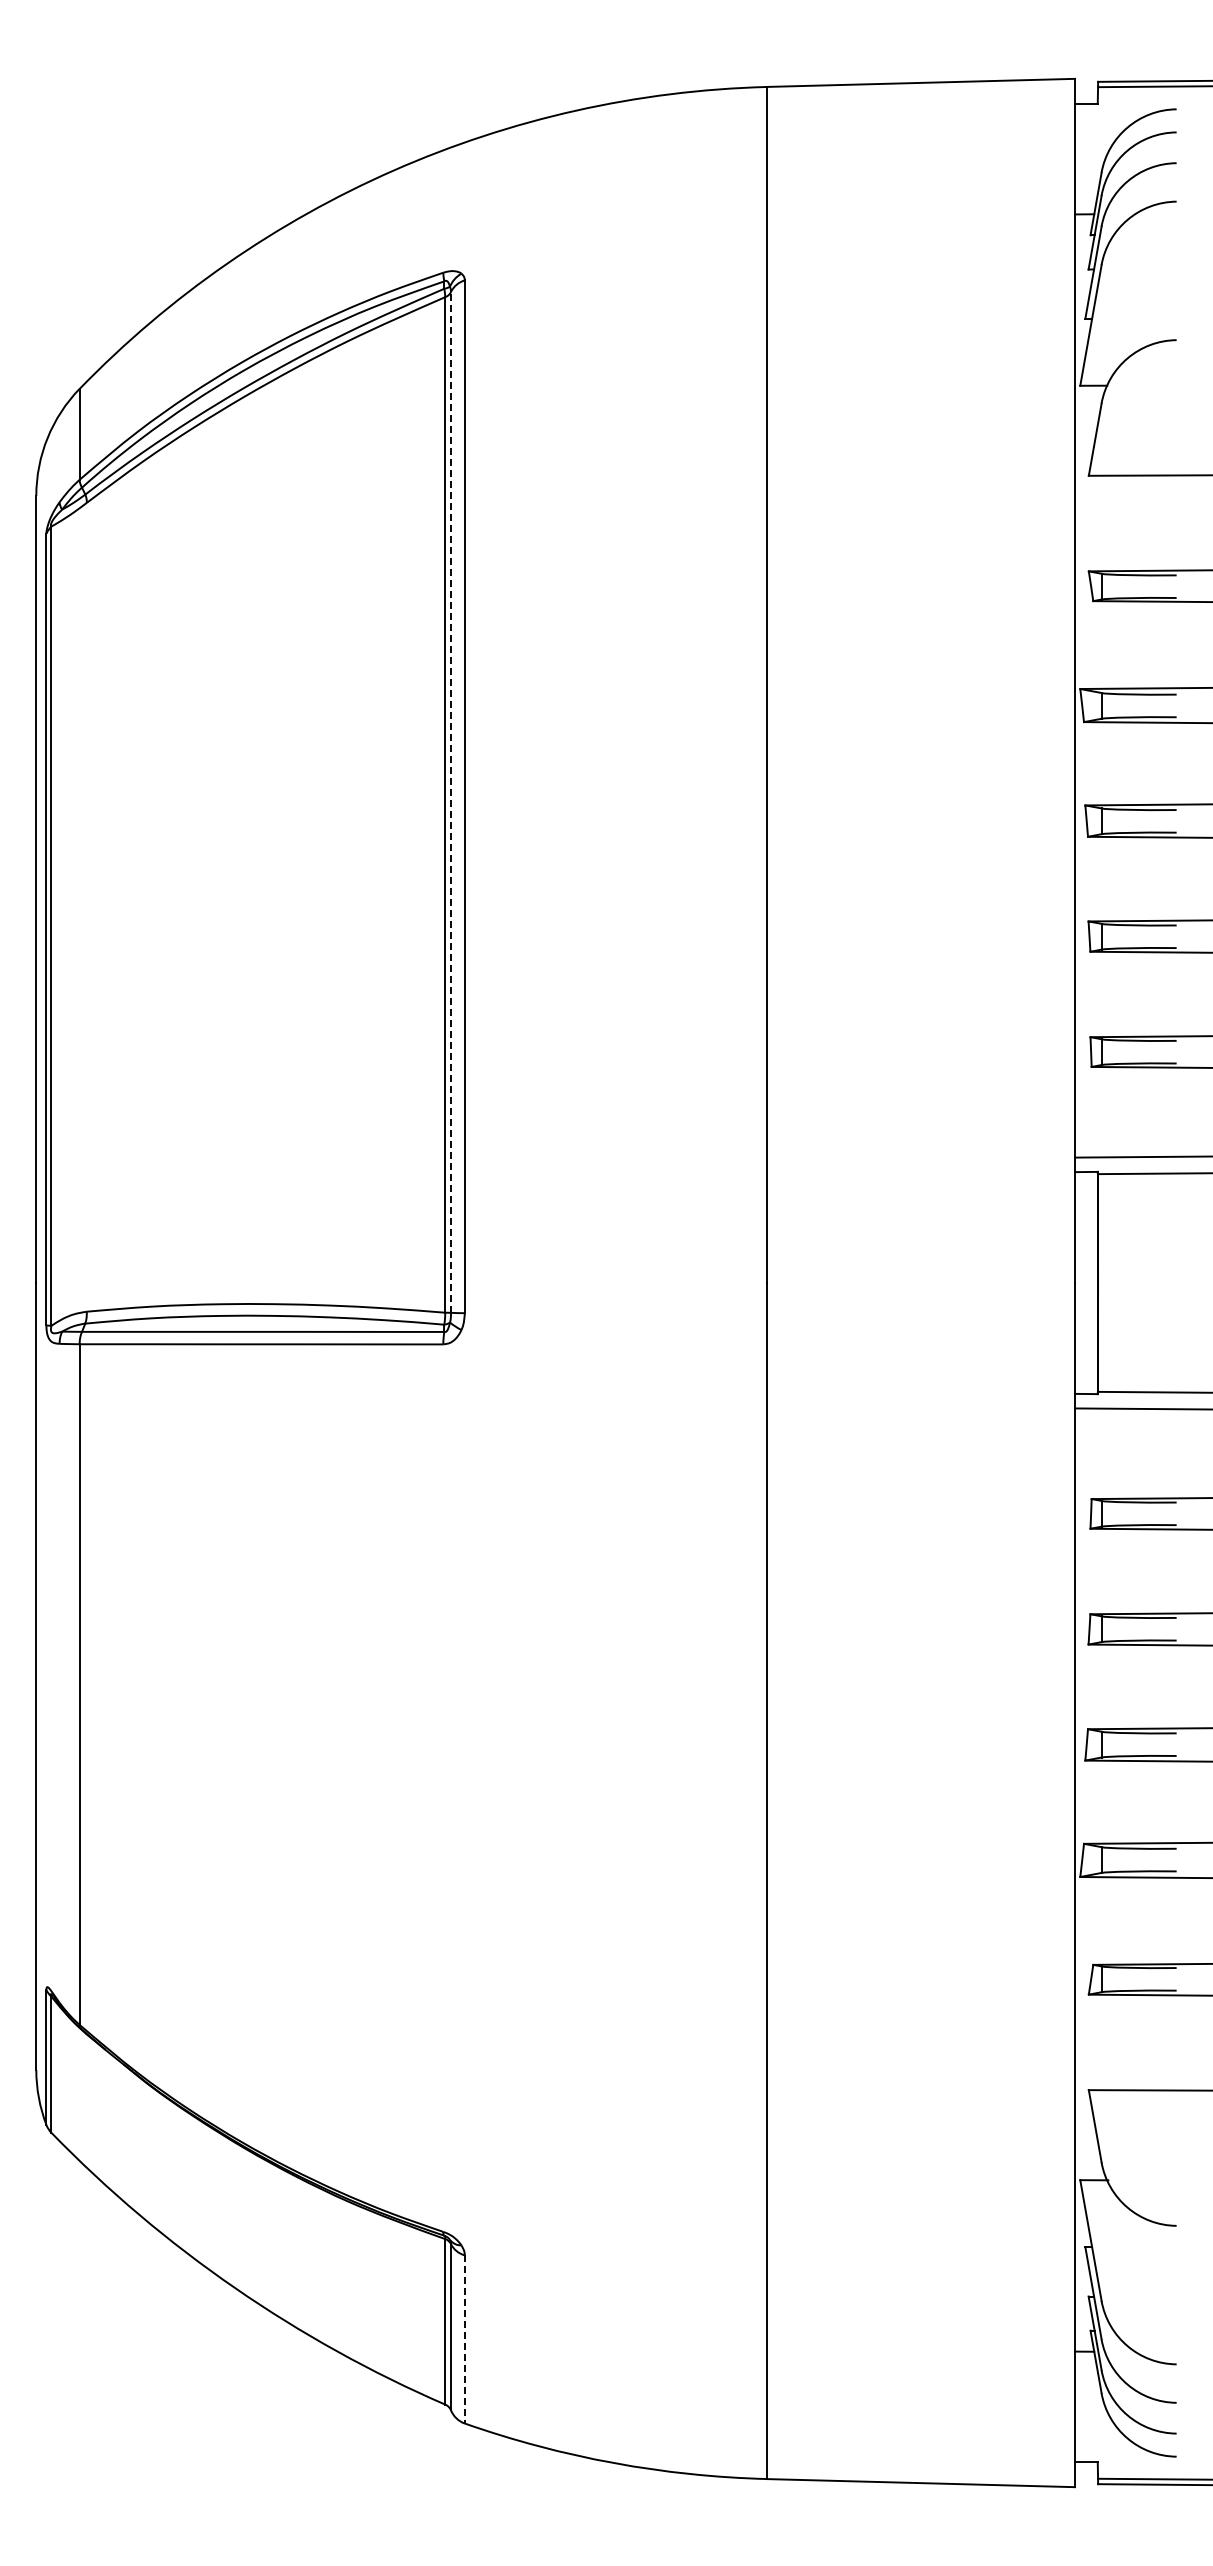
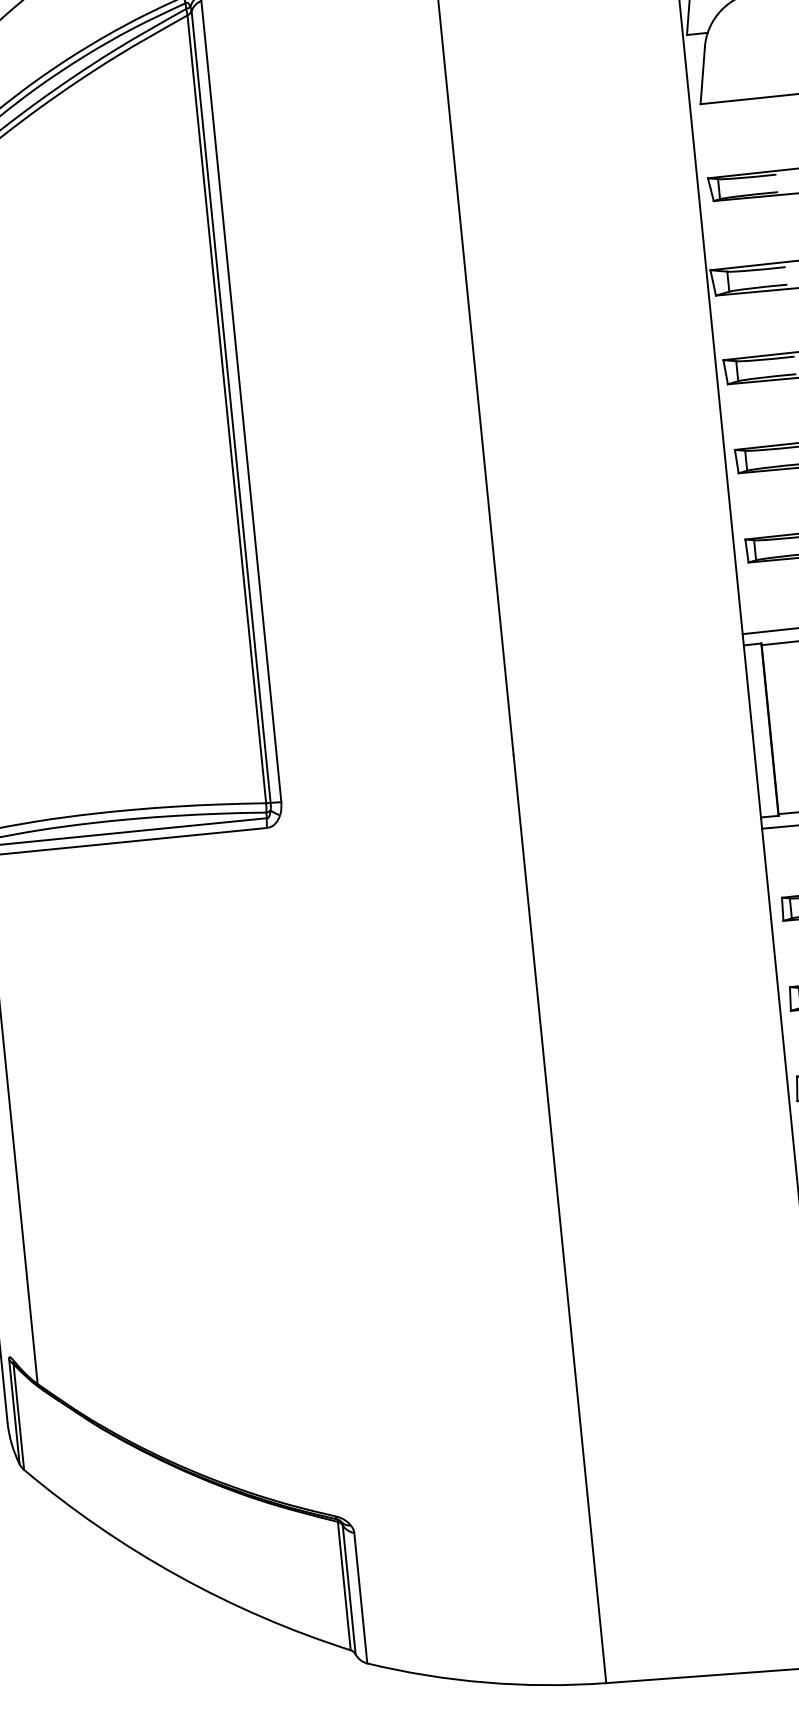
line: (451, 801) -> (231, 406), dashed -> solid
line: (464, 2339) -> (360, 1598), dashed -> solid

